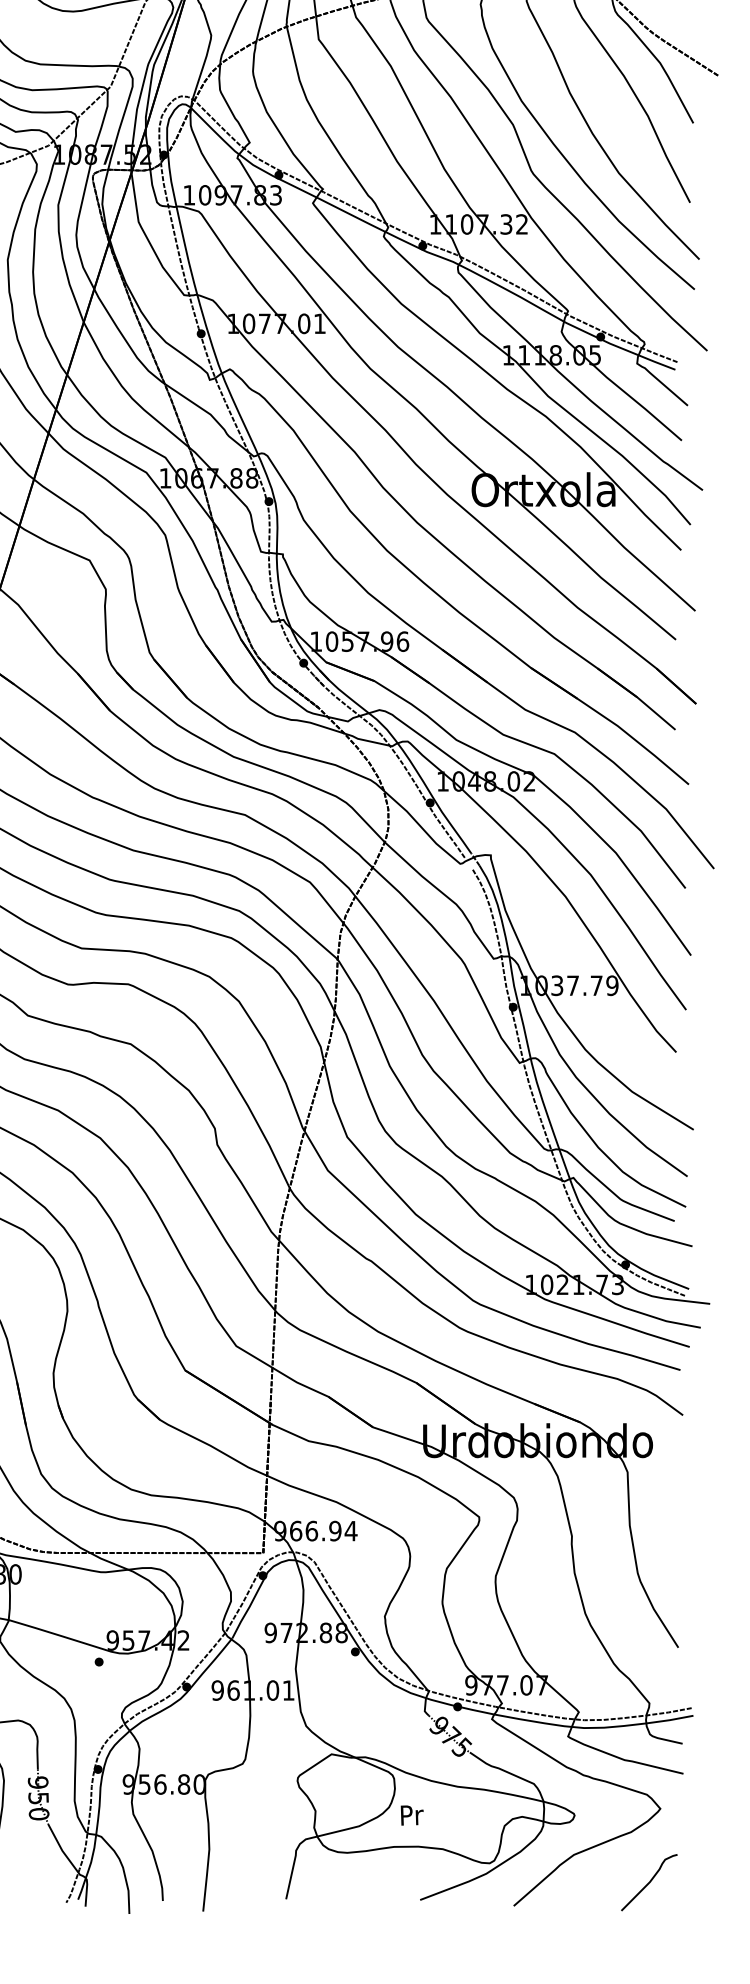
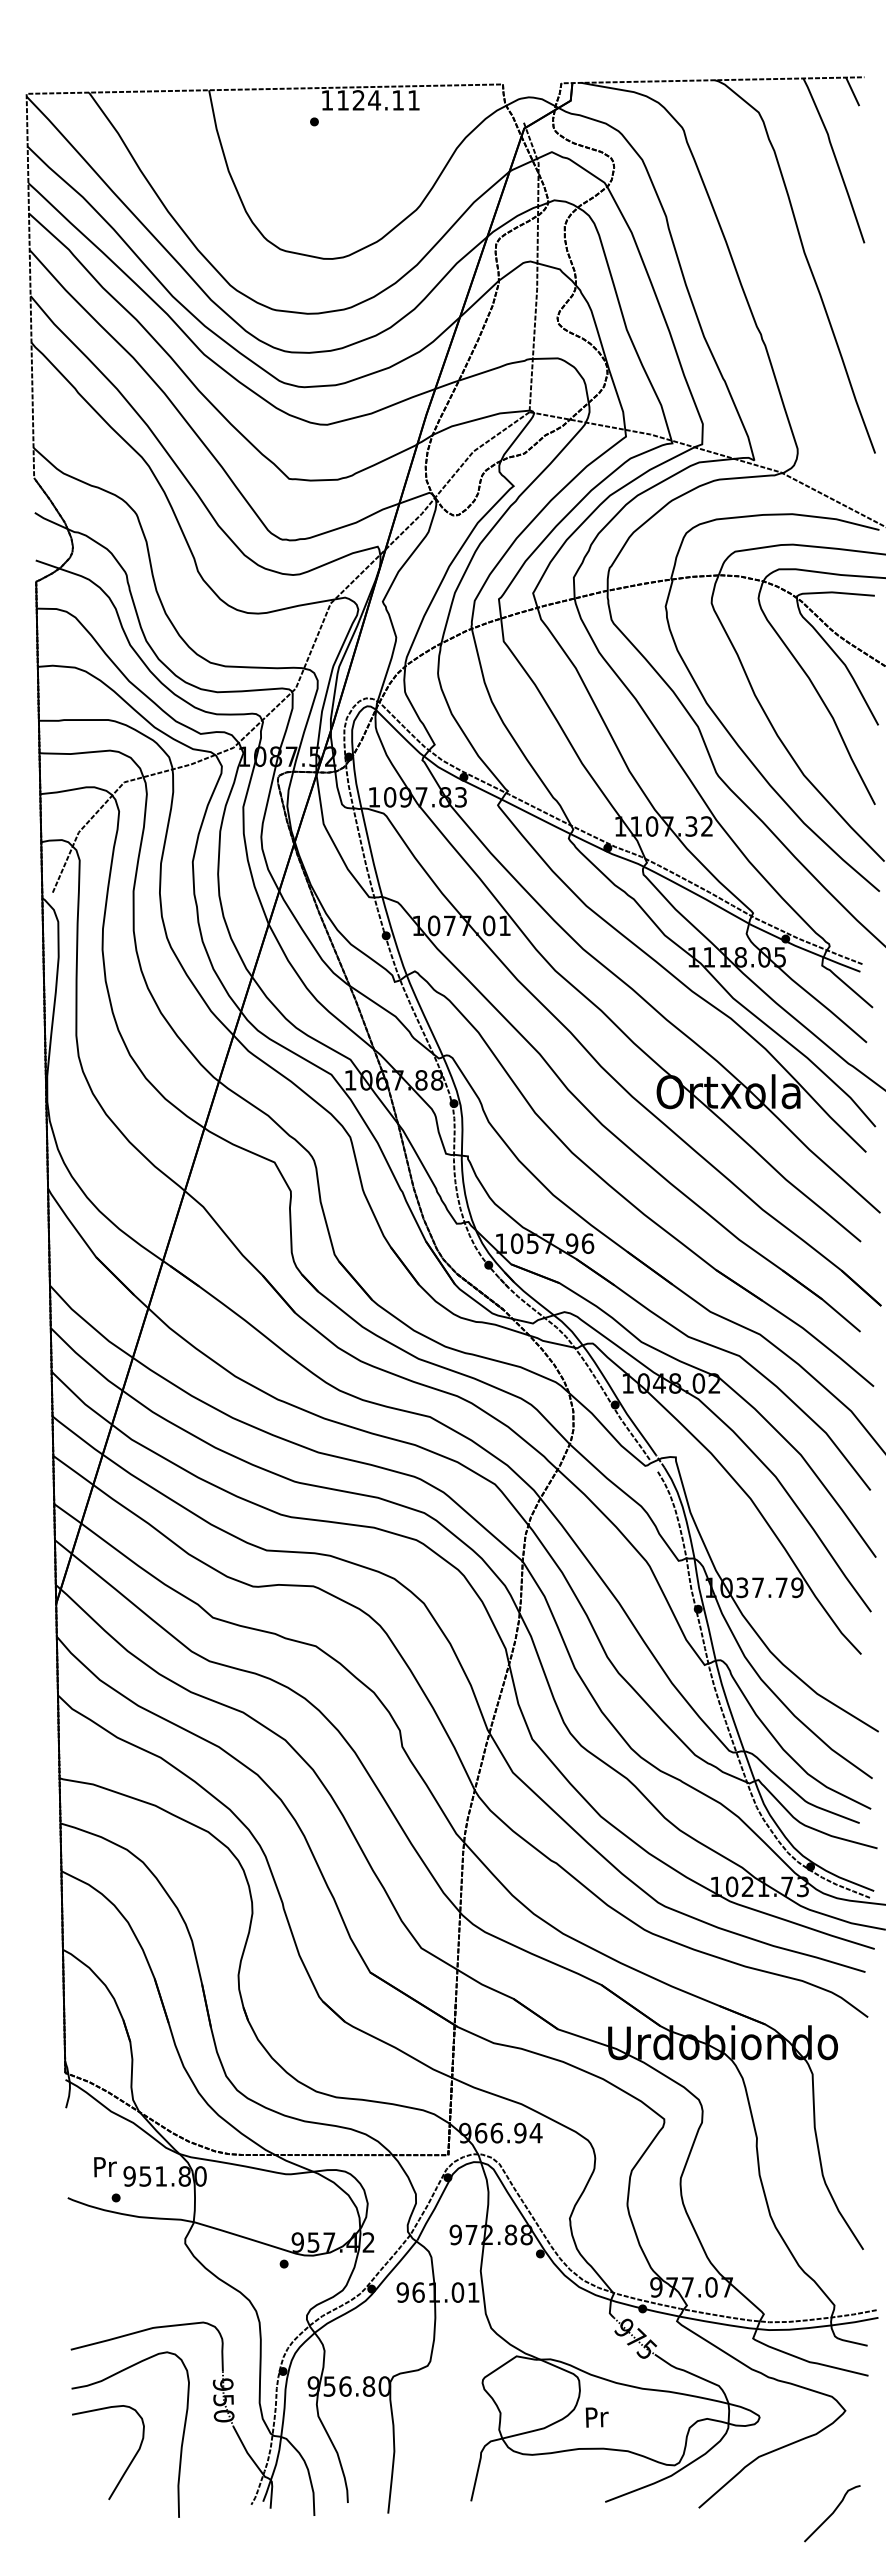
curve: (649, 1882) -> (832, 2513), moved

